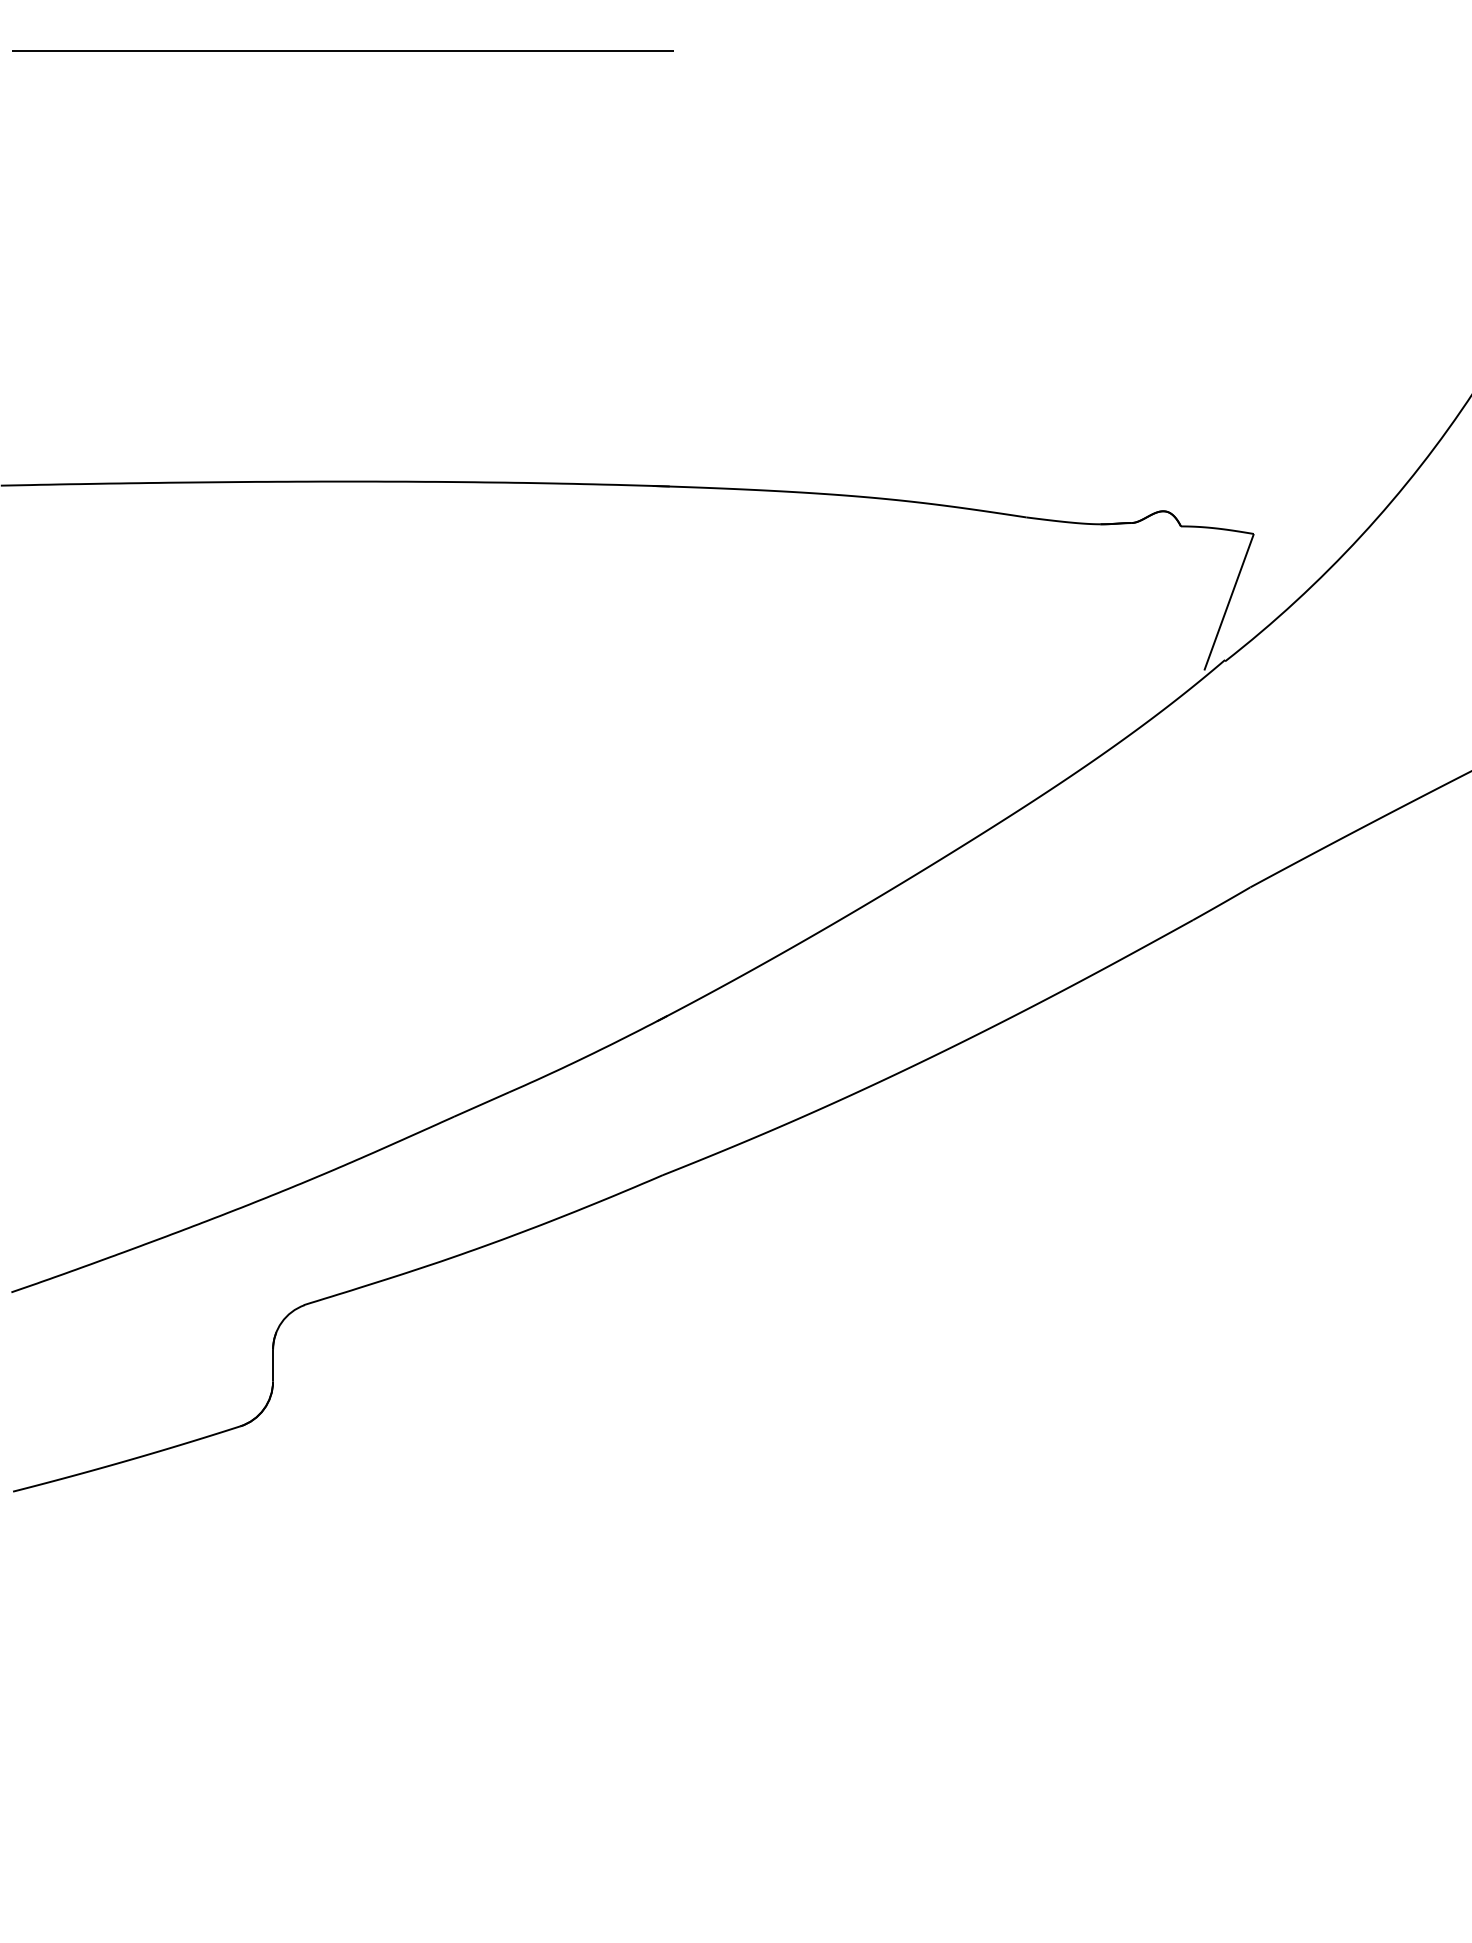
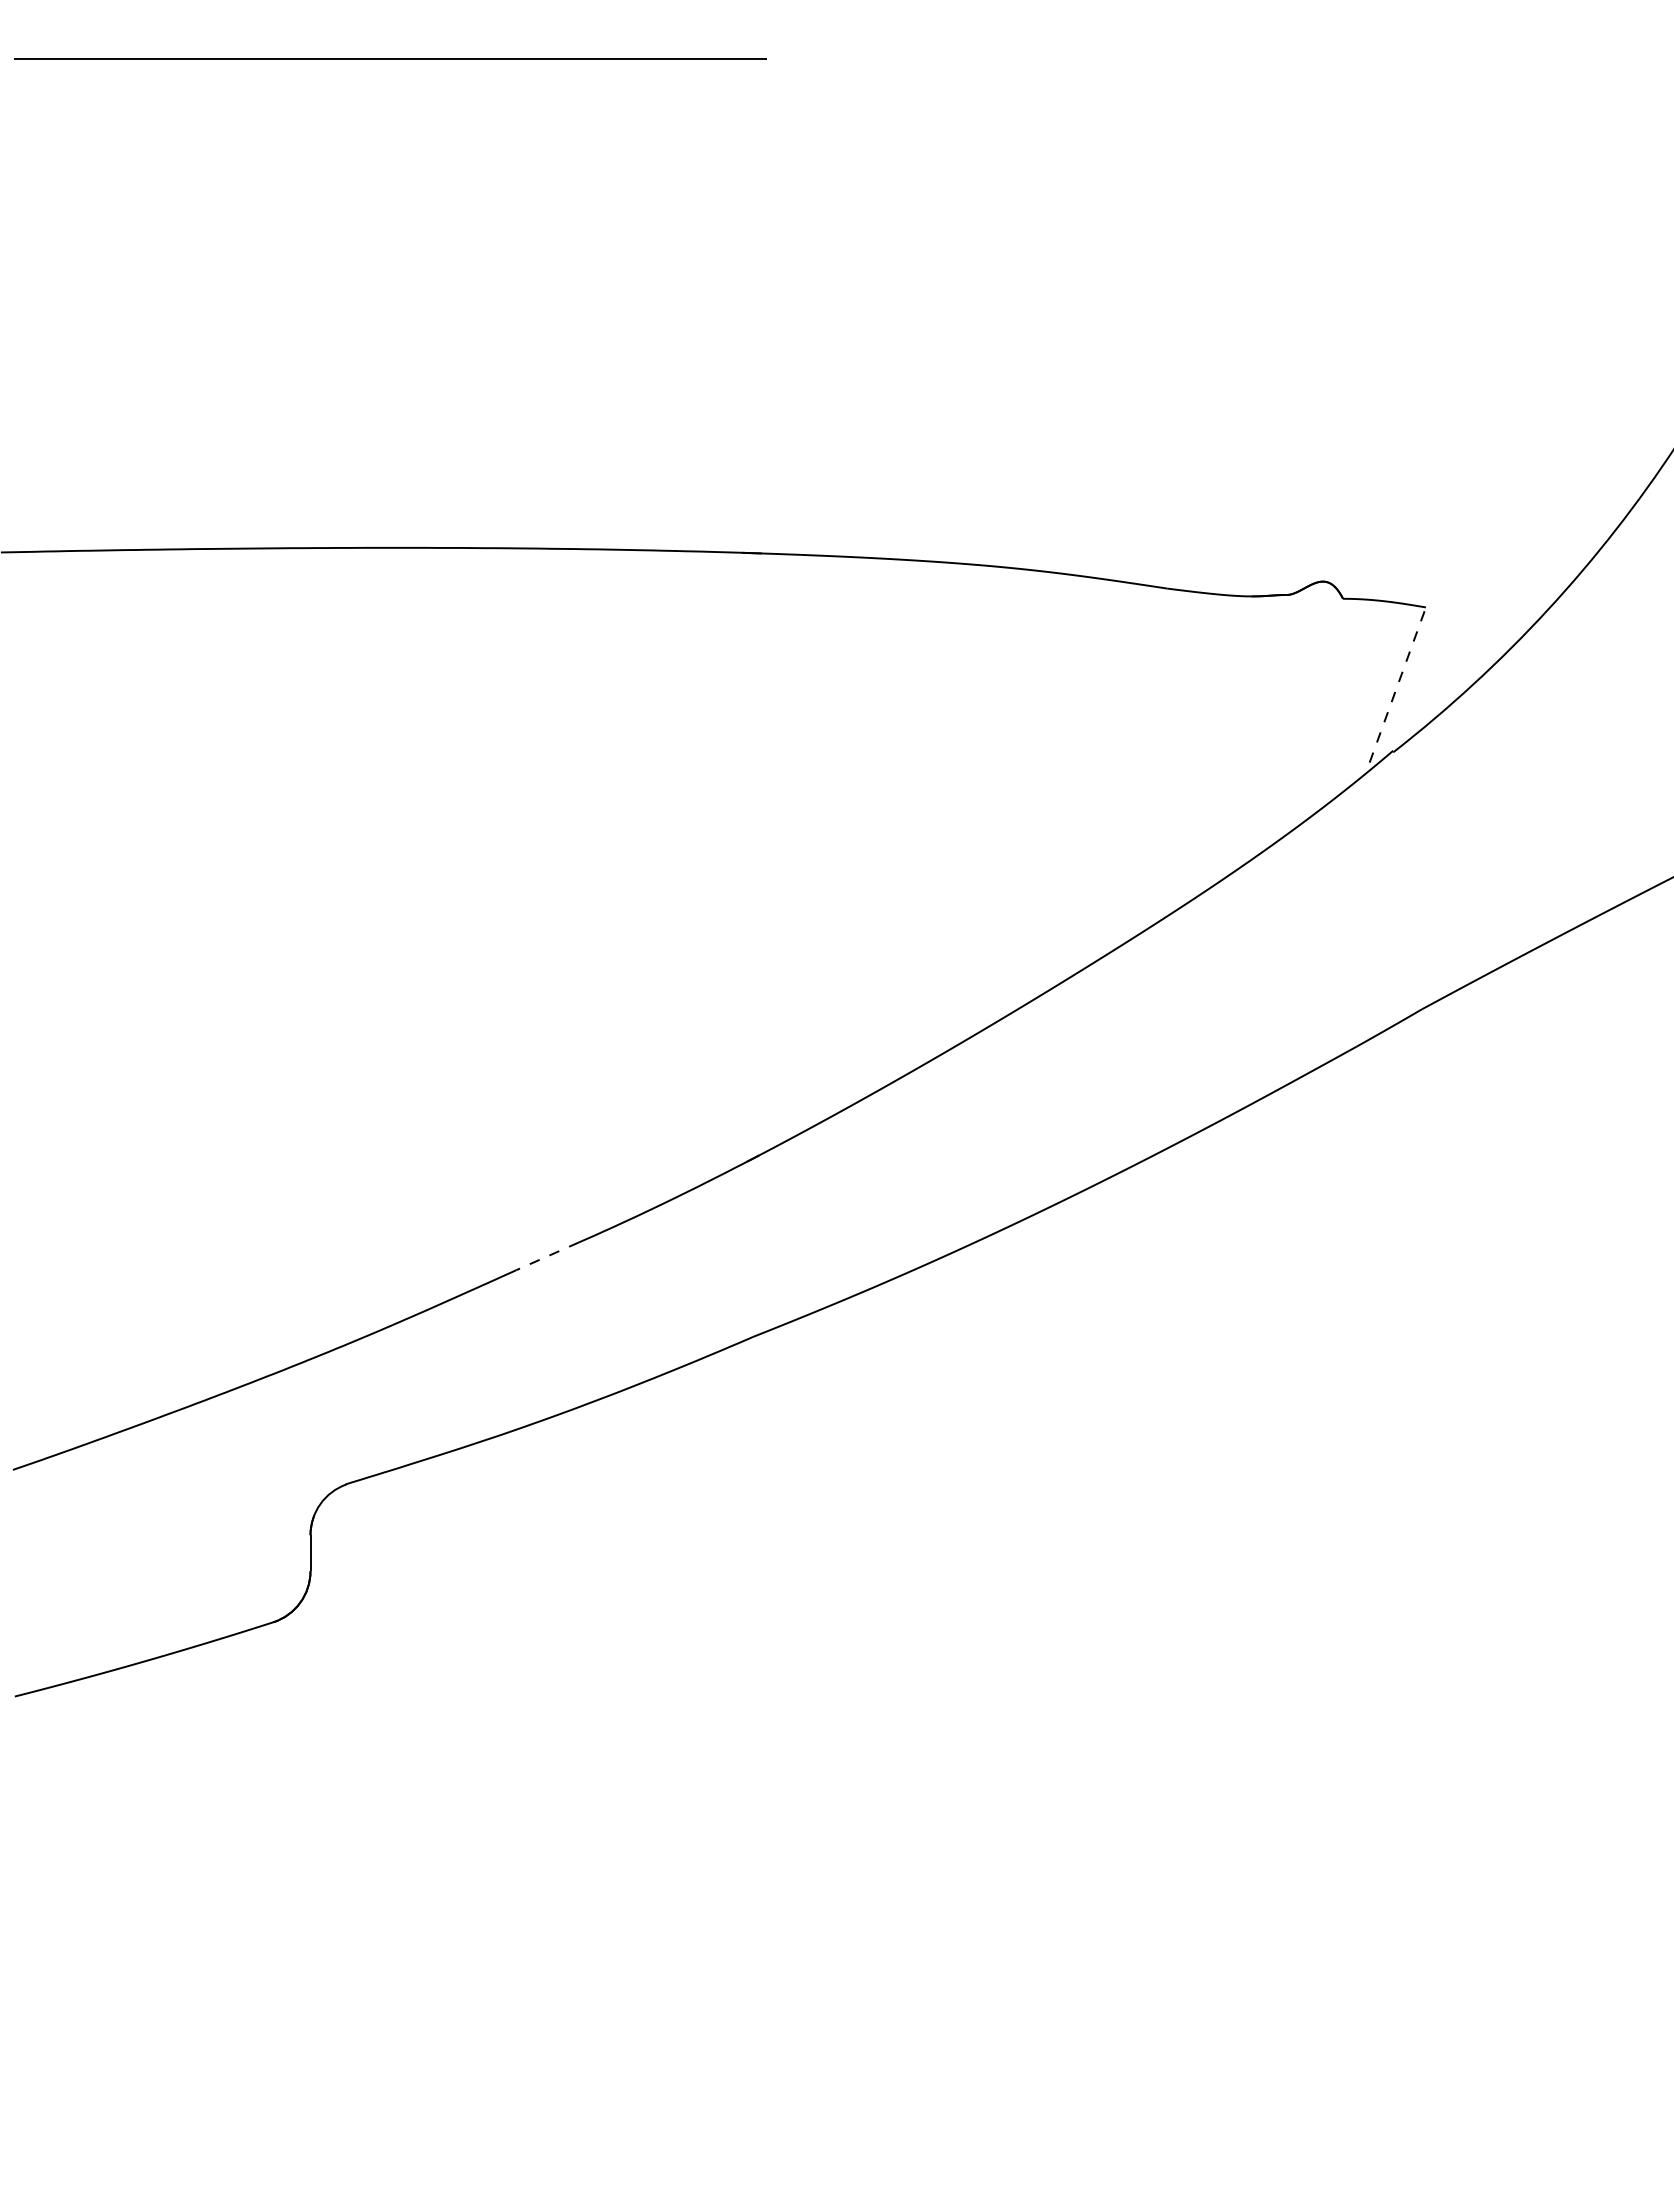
line: (1228, 602) -> (1397, 685), solid -> dashed
line: (481, 1104) -> (547, 1256), solid -> dashed

